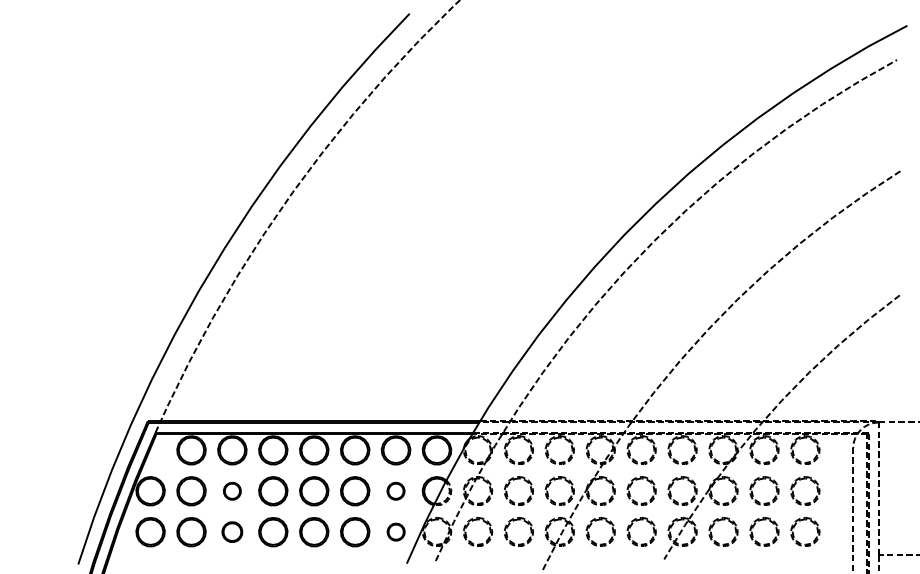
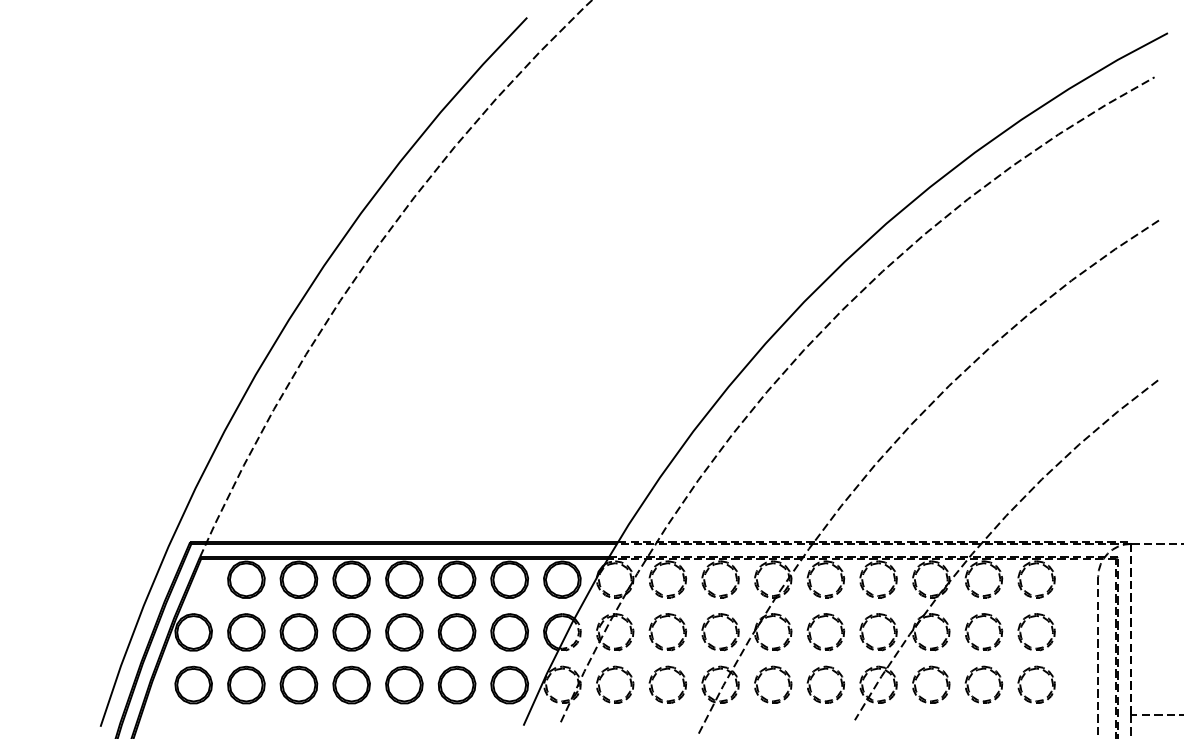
part: (232, 491) -> (298, 632), size x1.67
part: (395, 491) -> (509, 632), size x1.67
part: (232, 531) -> (298, 684), size x1.43
part: (395, 531) -> (509, 684), size x1.67

